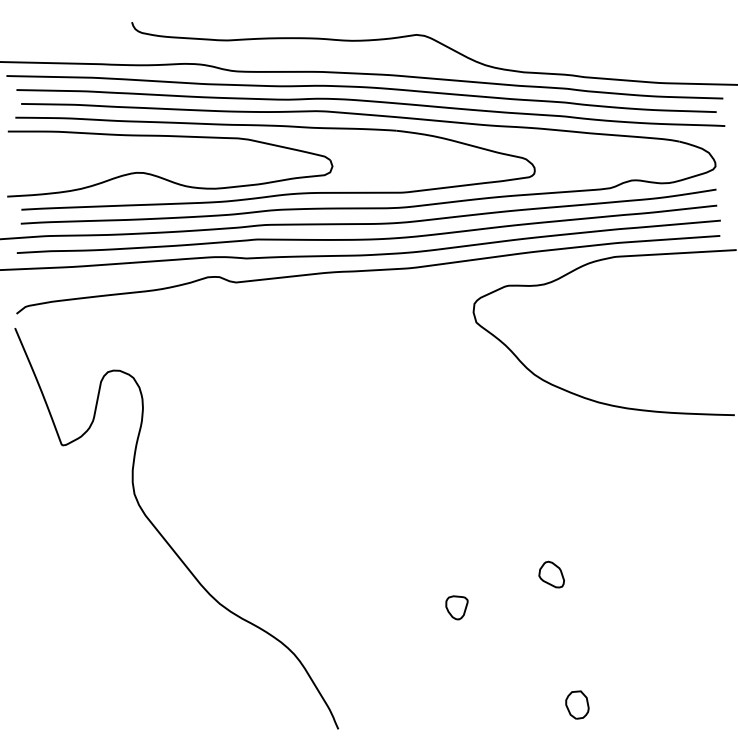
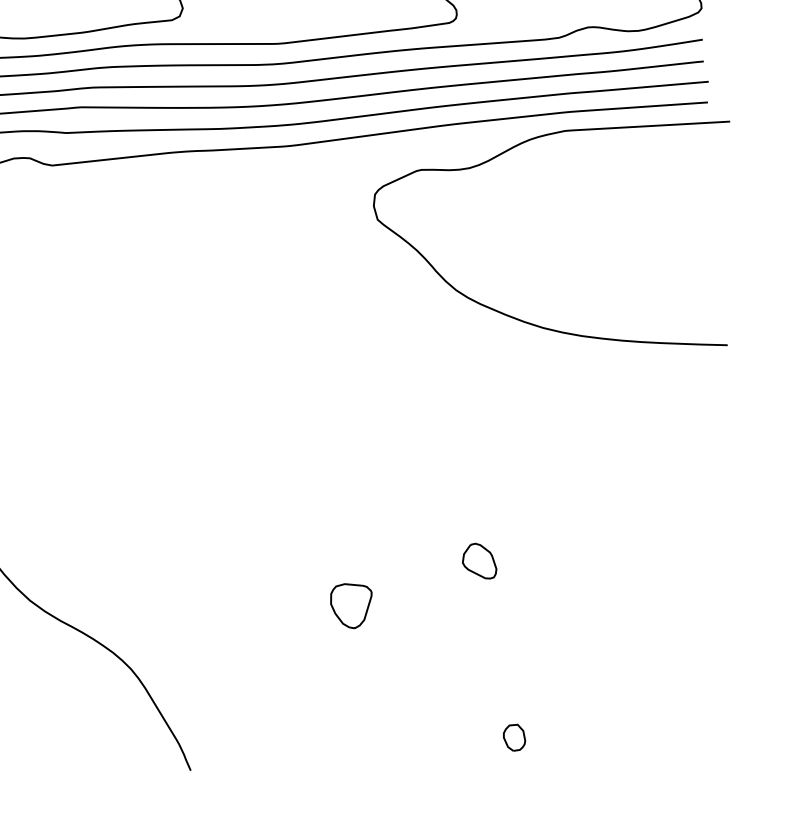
part: (456, 607) -> (350, 605), size x1.4
part: (577, 704) -> (514, 737), size x0.7

